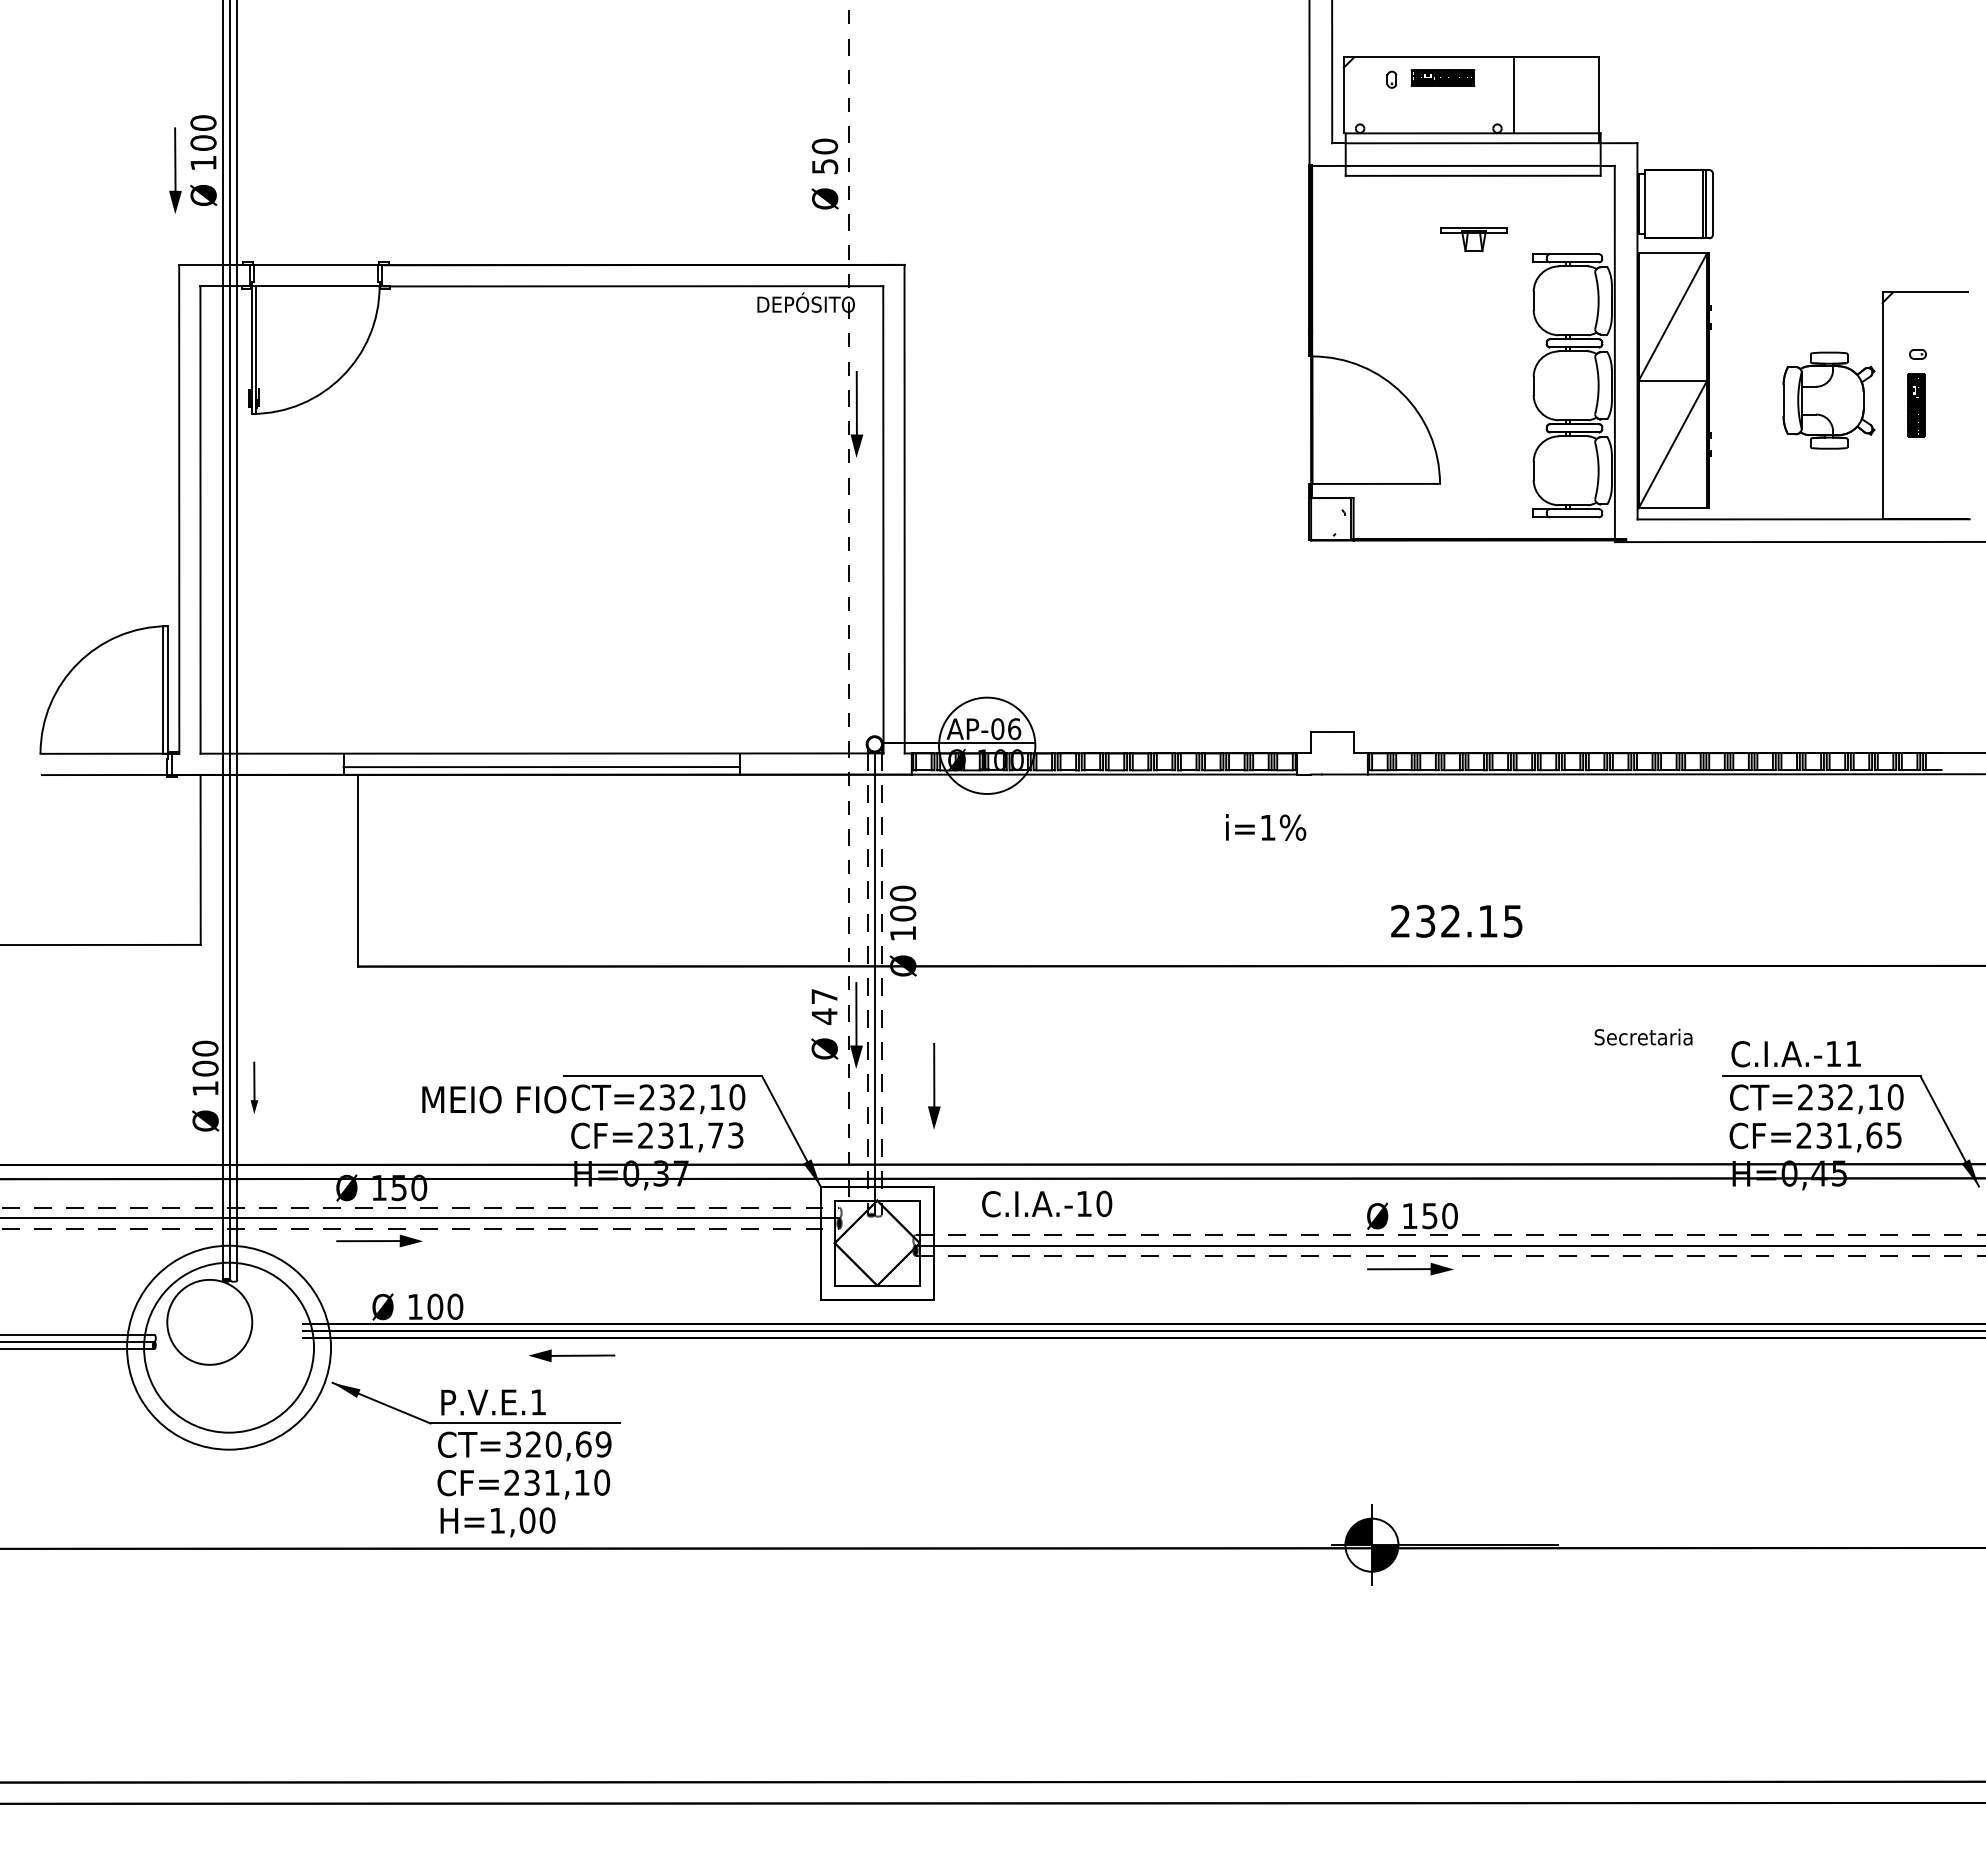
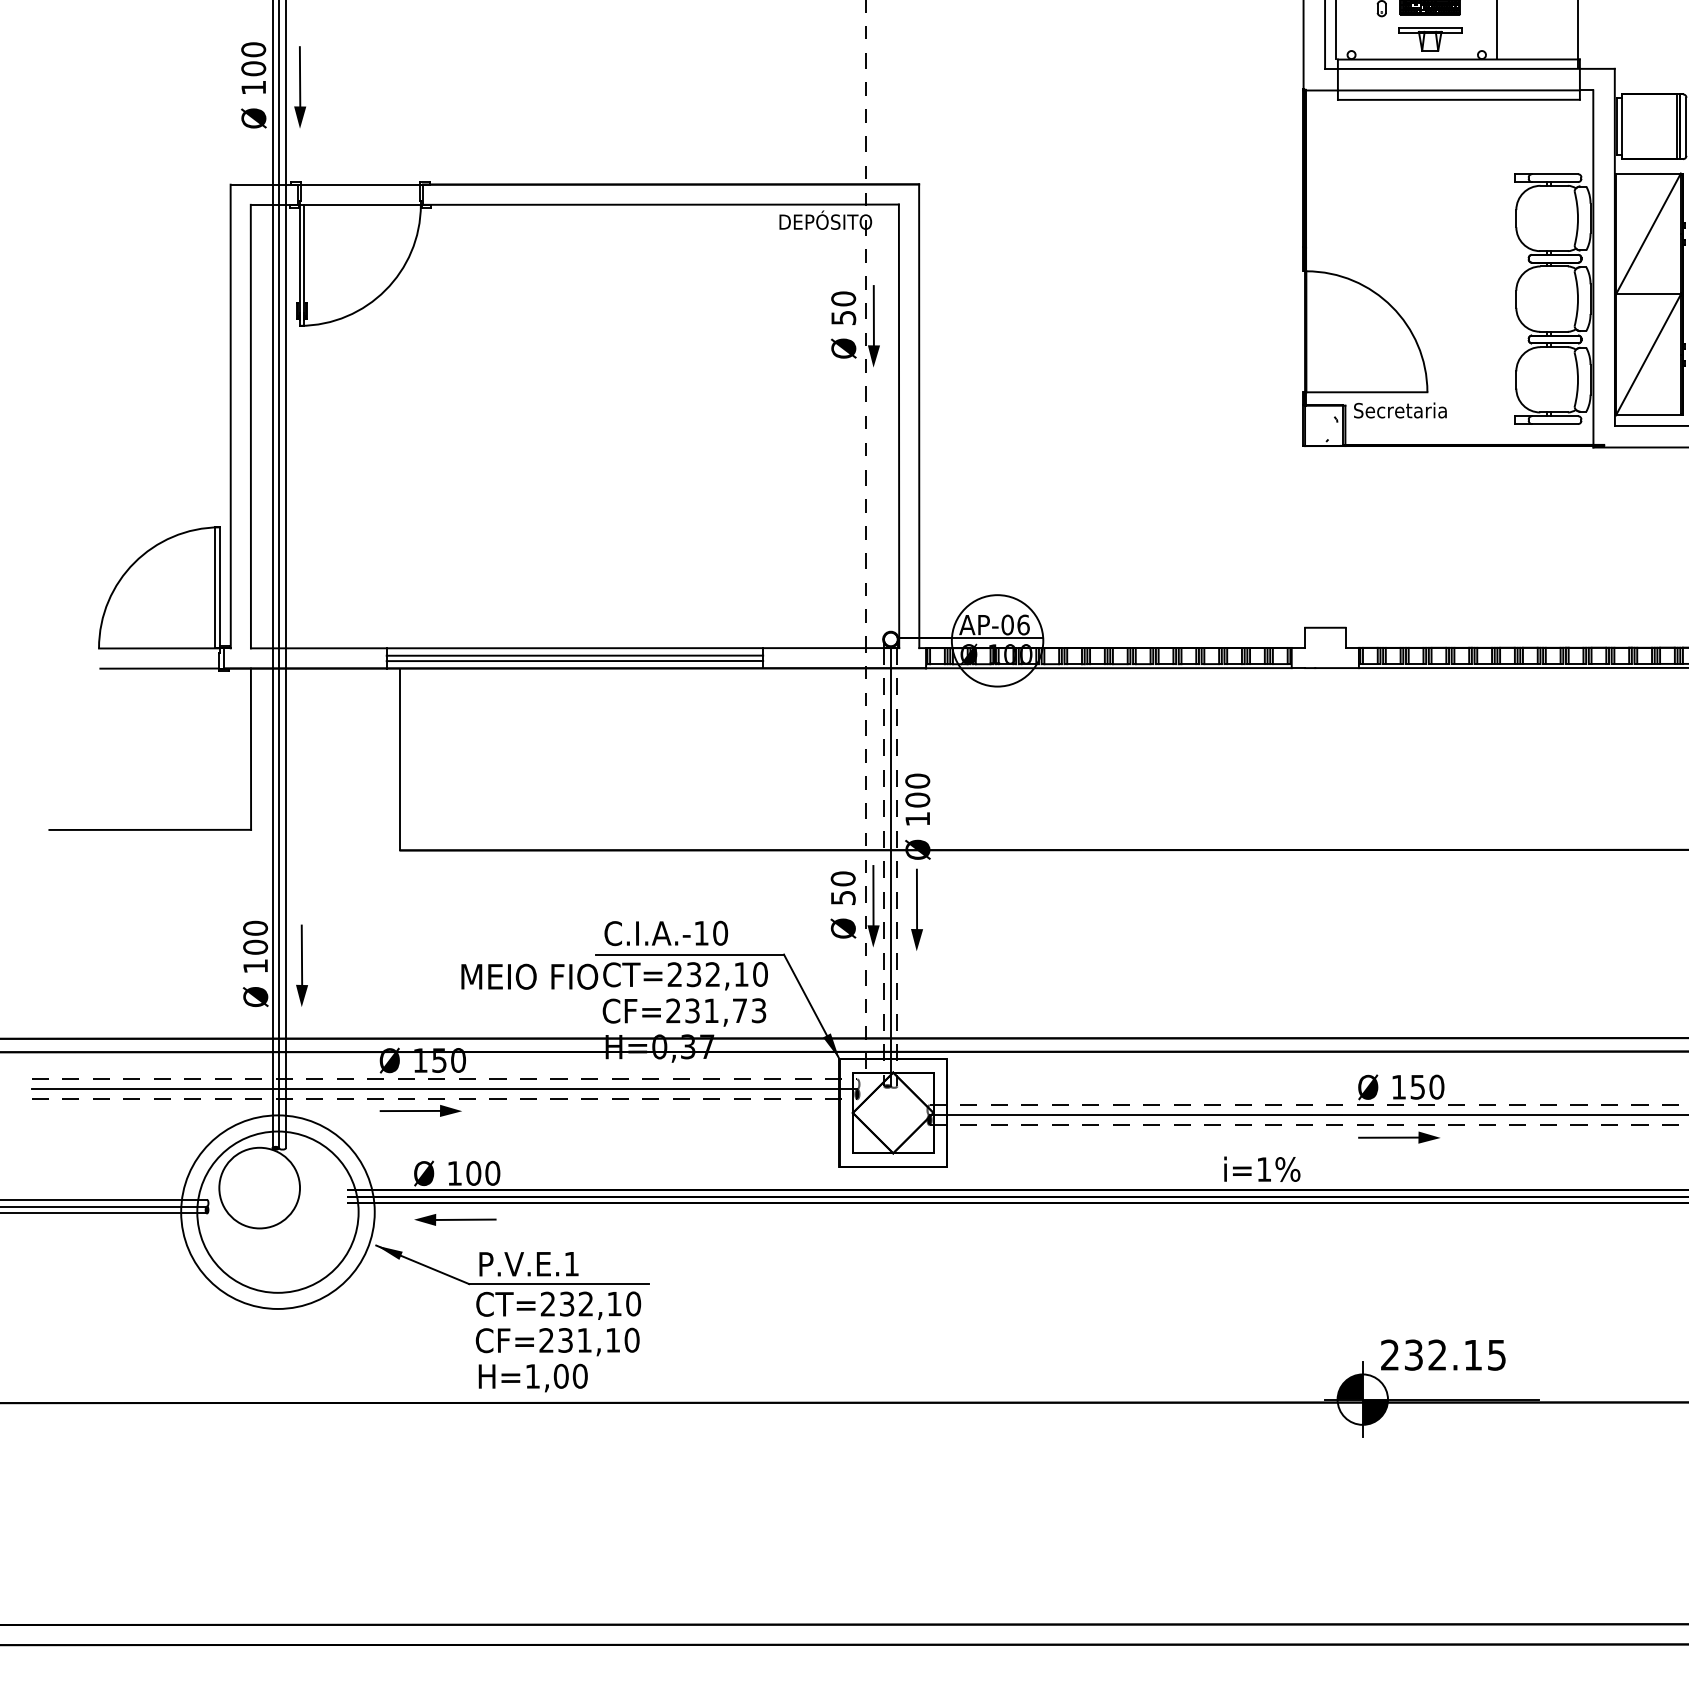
part: (175, 170) -> (300, 87), moved
text: (824, 173) -> (843, 324), moved
part: (1473, 239) -> (1429, 39), moved
line: (541, 761) -> (574, 655), added
text: (1266, 827) -> (1262, 1169), moved
text: (1456, 920) -> (1443, 1354), moved
text: (824, 1006) -> (843, 888), 47 -> 50
text: (1643, 1036) -> (1400, 409), moved
part: (934, 1085) -> (917, 909), moved
part: (254, 1087) -> (302, 965), size x1.67
text: (1047, 1203) -> (666, 932), moved
part: (572, 1355) -> (455, 1219), moved
text: (558, 1444) -> (590, 1304), CT=320,69 -> CT=232,10

